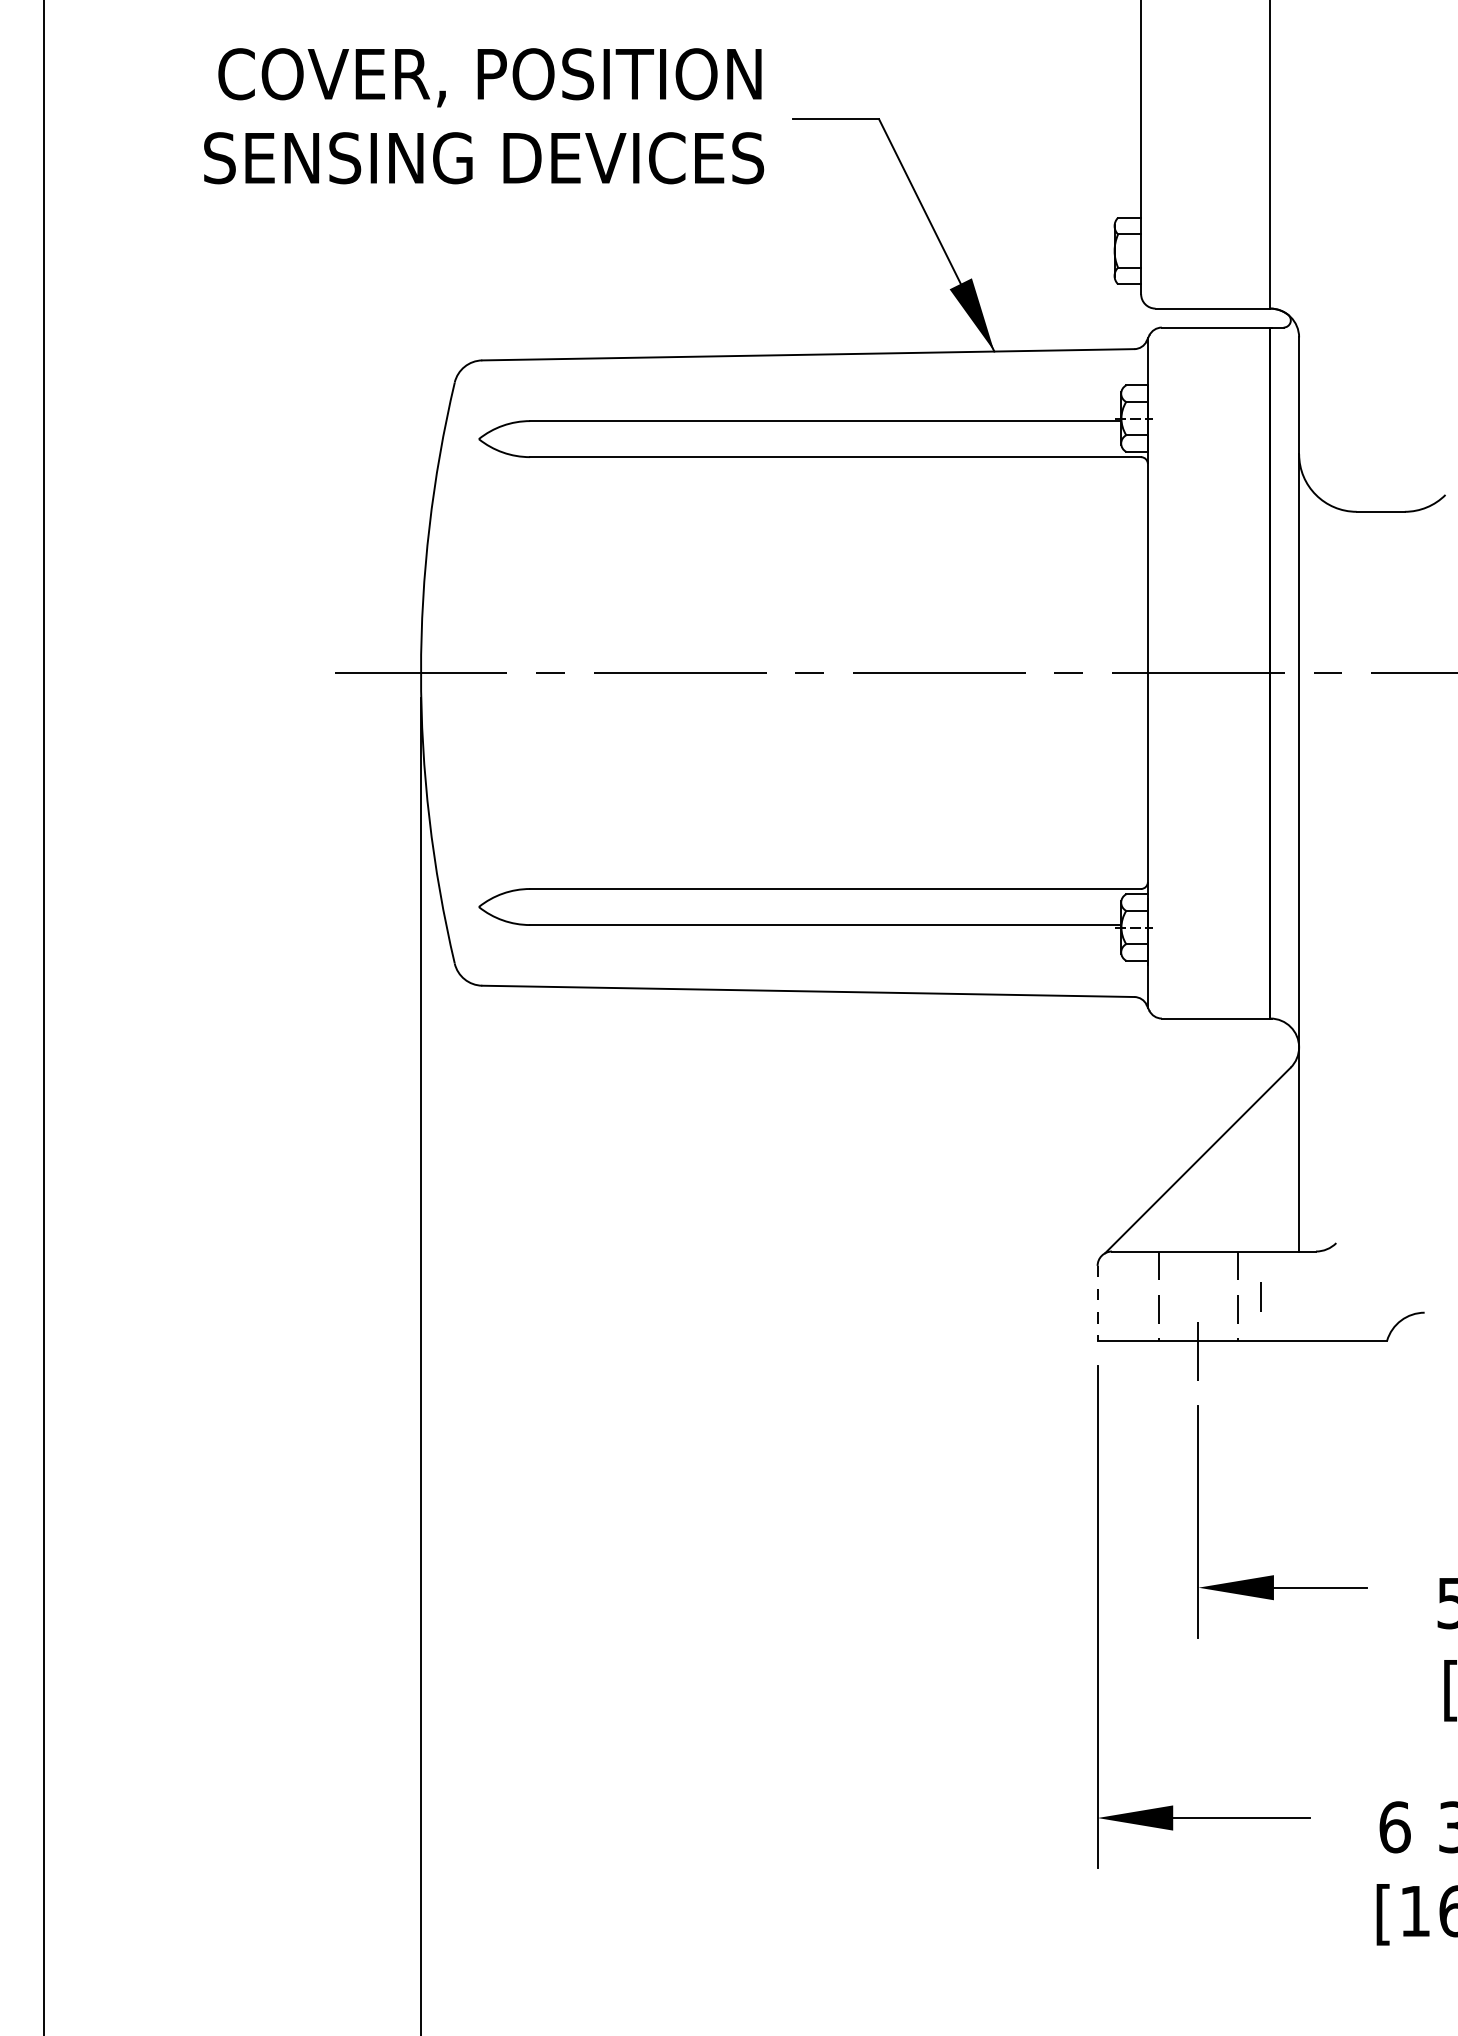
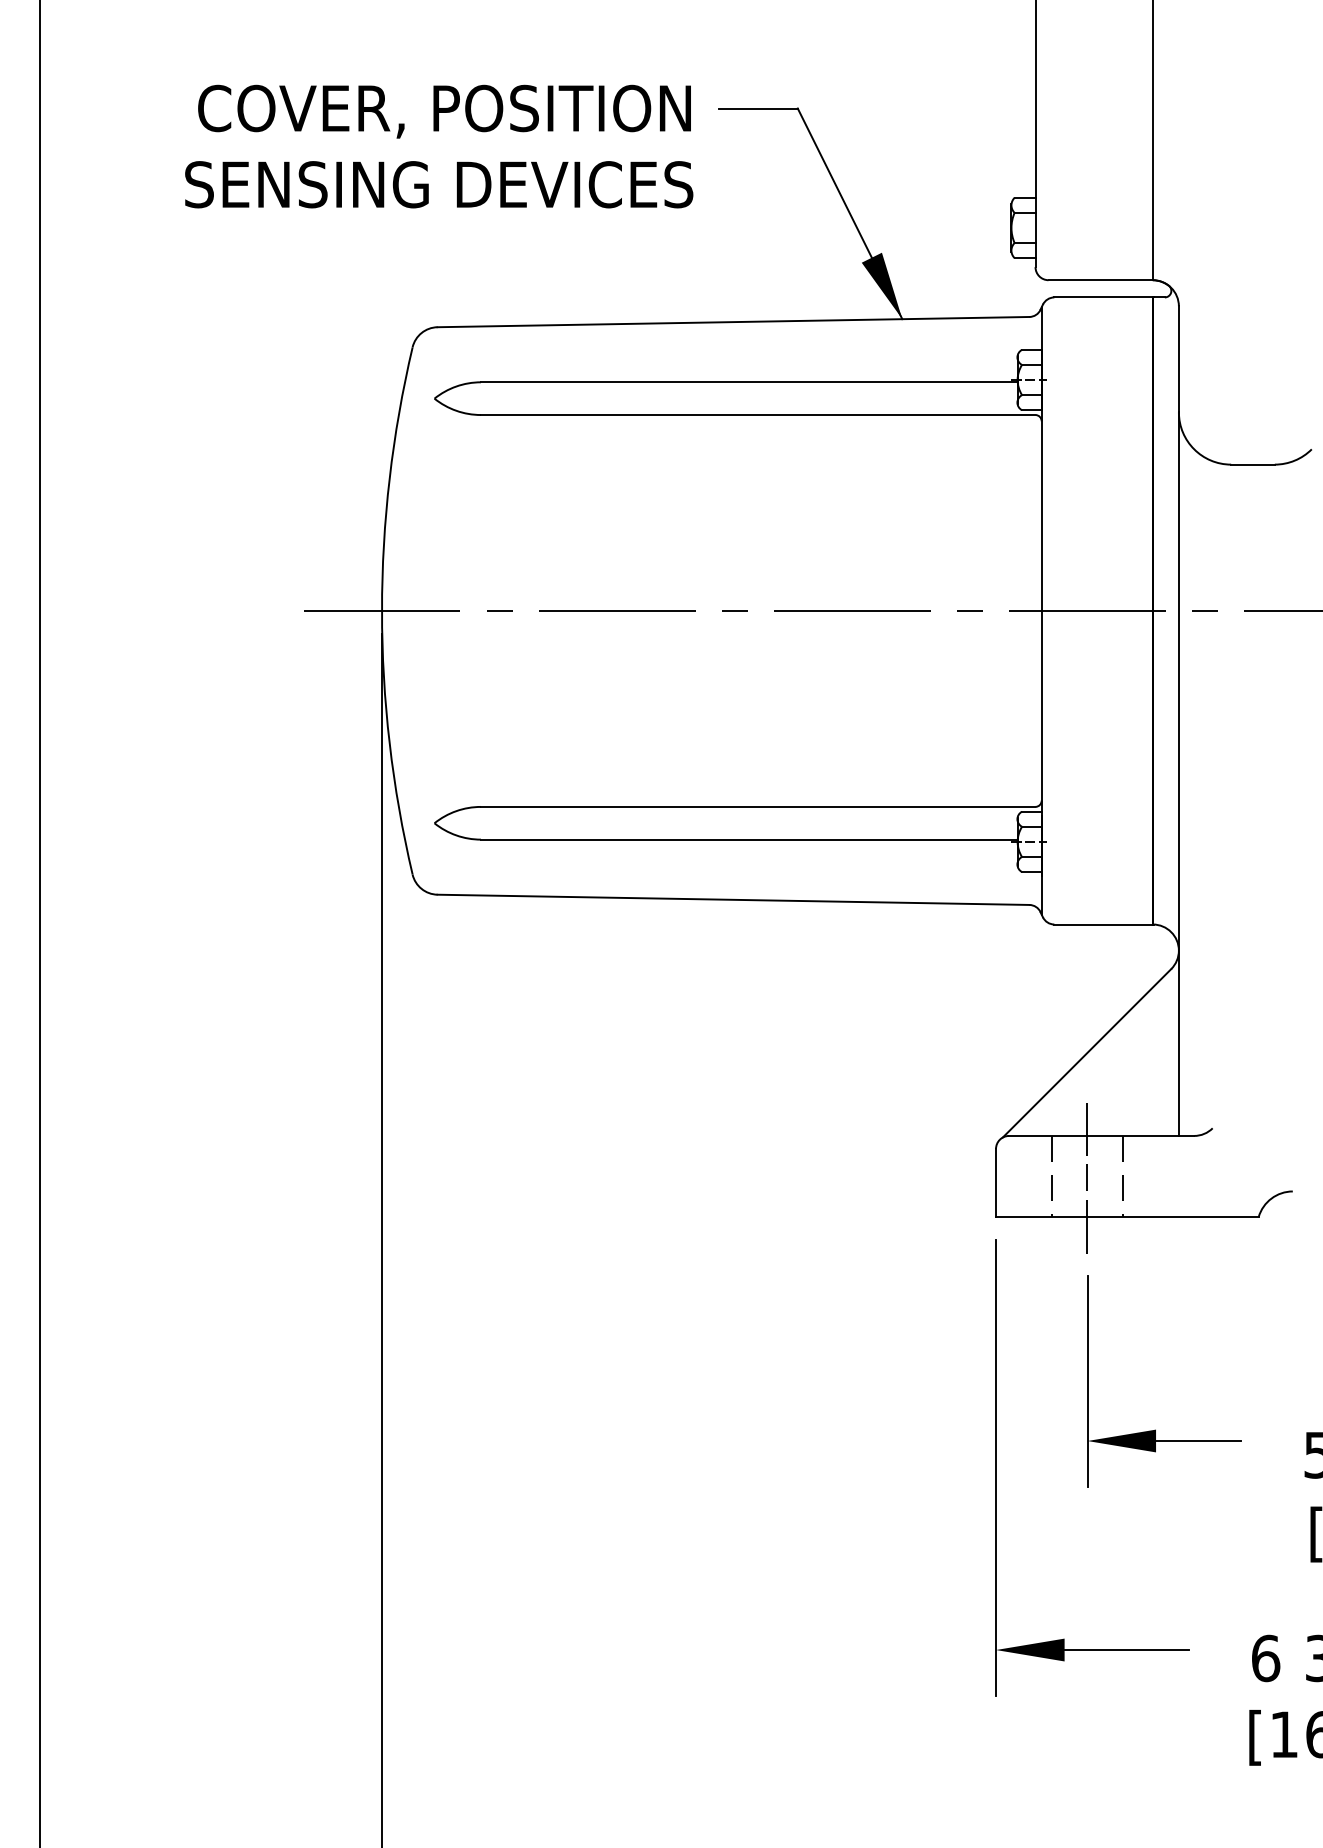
text: (484, 116) -> (439, 146), moved
line: (1198, 1243) -> (1087, 1128), added
line: (1260, 1297) -> (1086, 1177), moved
line: (1098, 1302) -> (996, 1182), dashed -> solid

